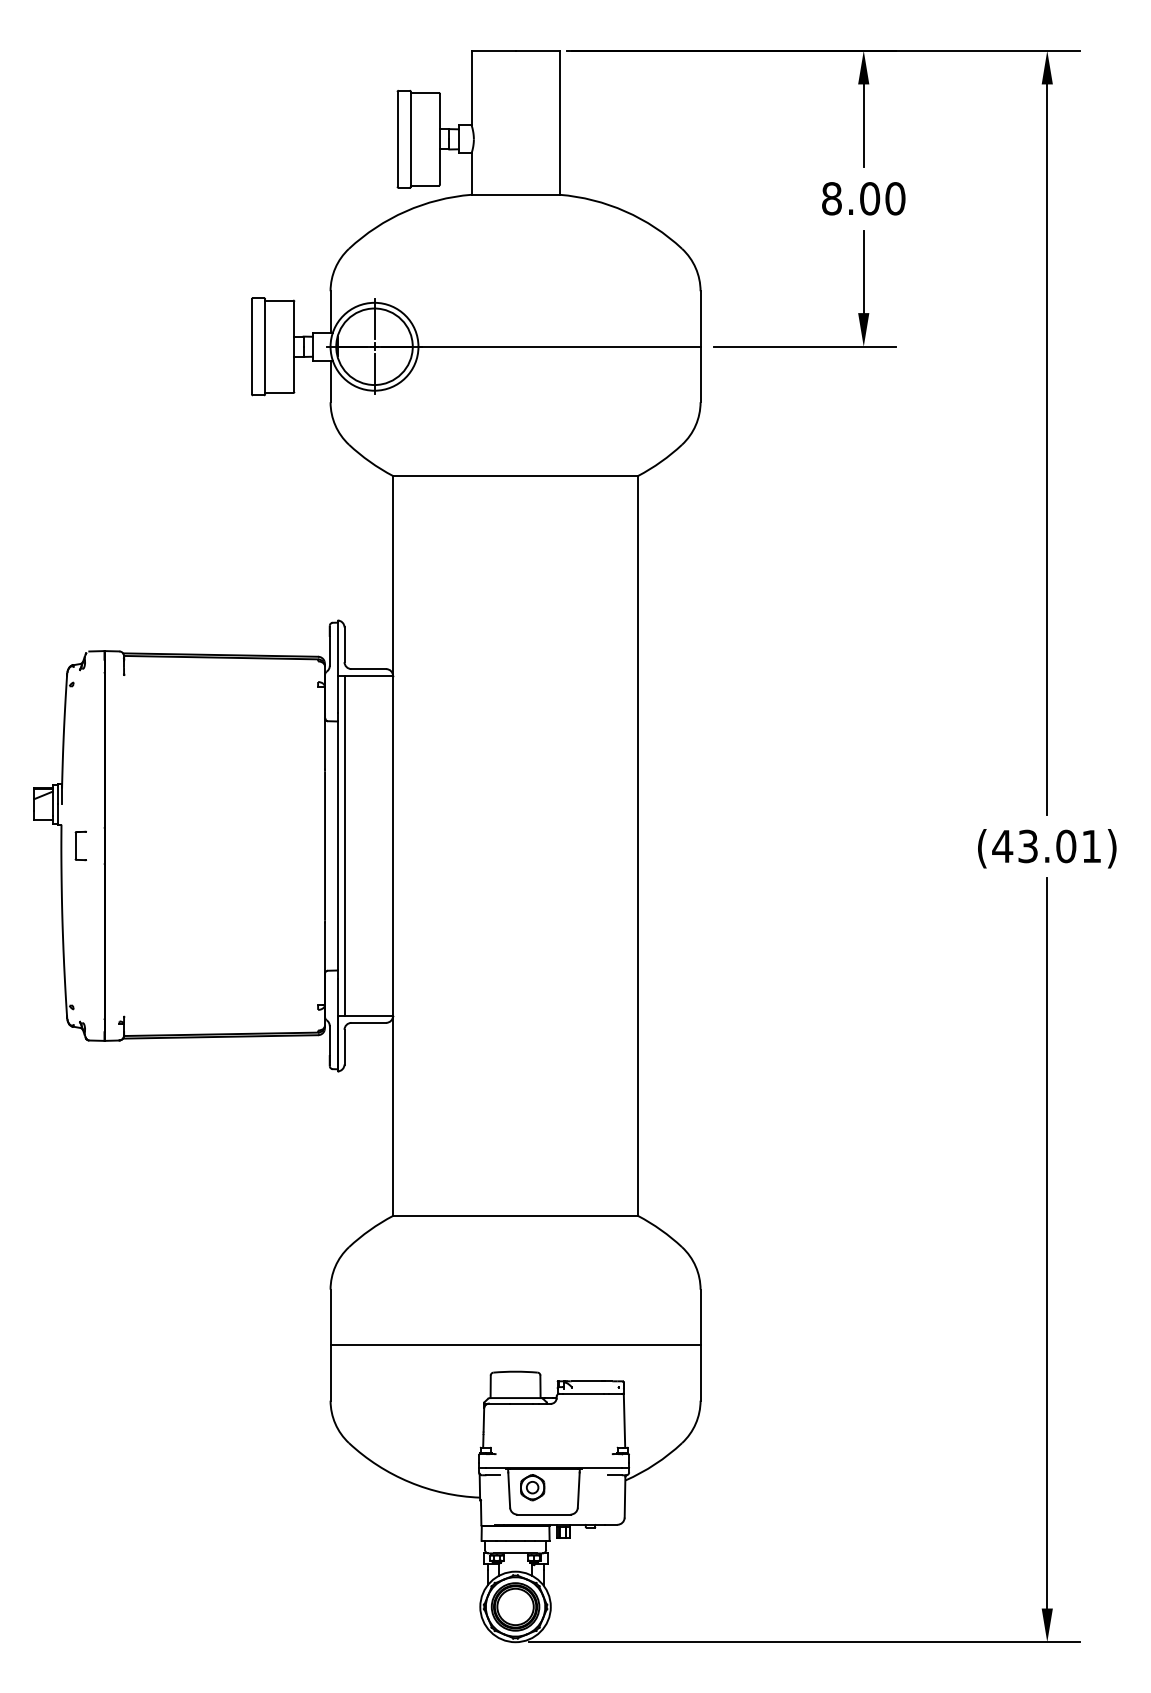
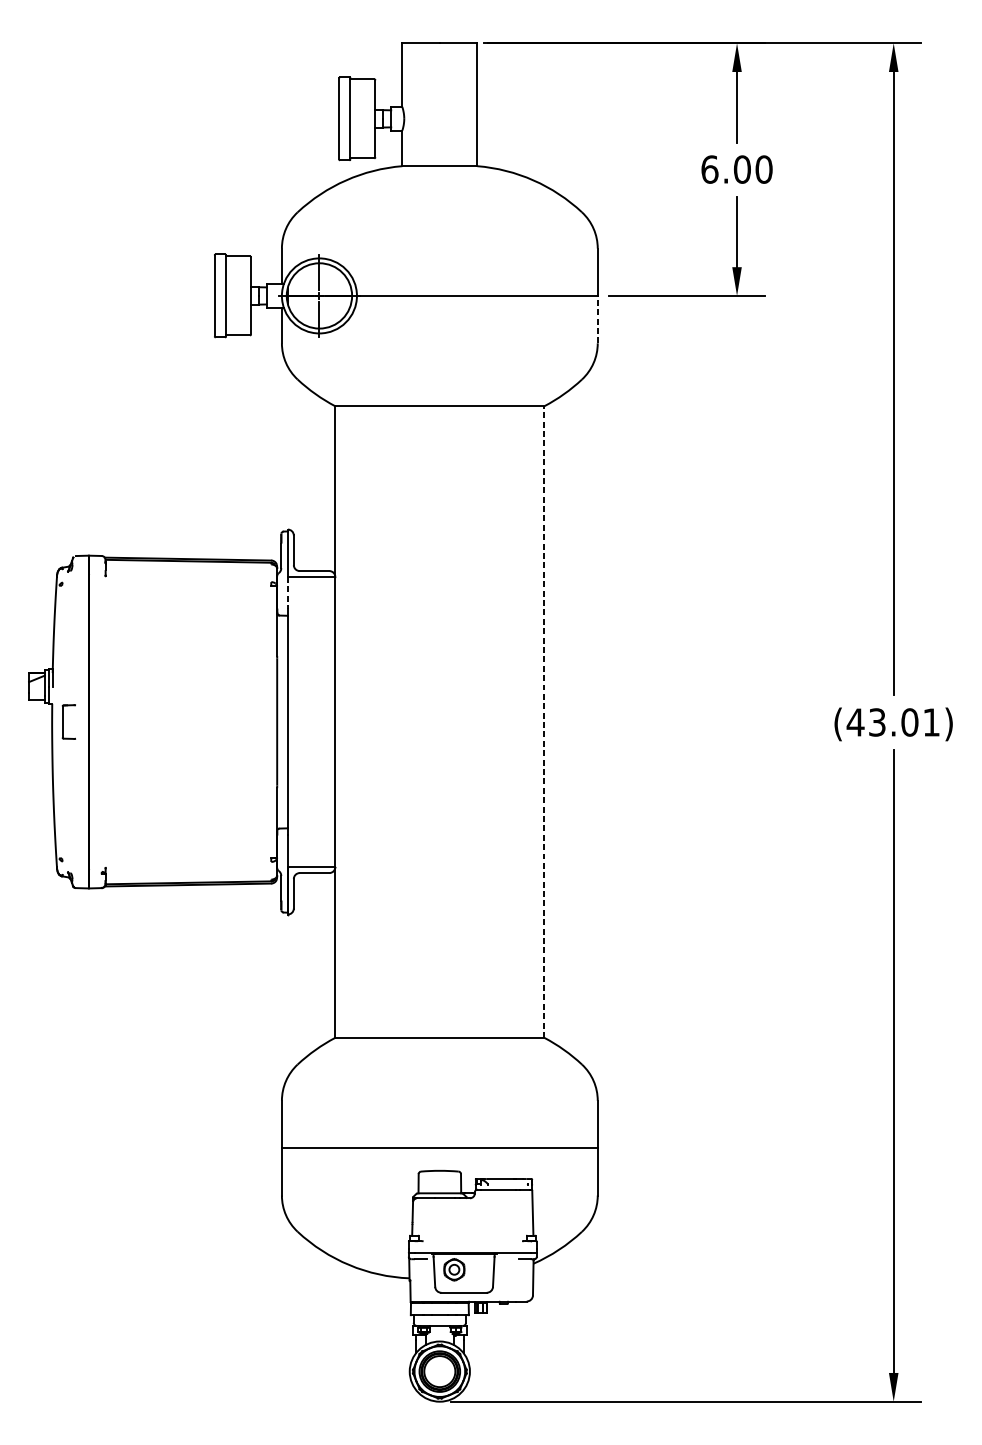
text: (832, 198) -> (710, 169), 8.00 -> 6.00
line: (700, 374) -> (597, 319), solid -> dashed
line: (337, 694) -> (287, 592), solid -> dashed
part: (80, 845) -> (68, 721), size x1.4
line: (344, 845) -> (293, 721), removed
line: (638, 845) -> (544, 721), solid -> dashed

